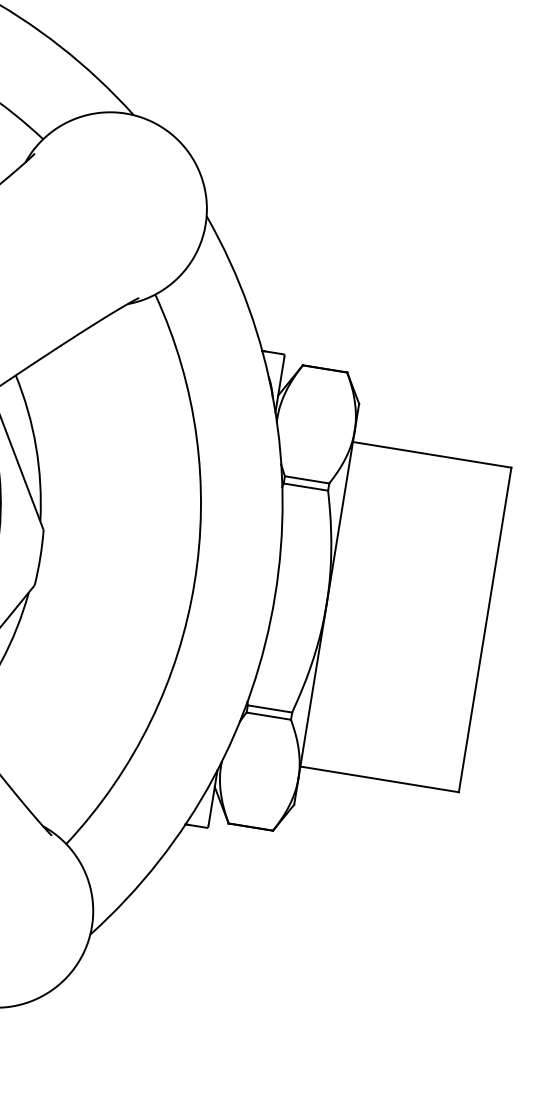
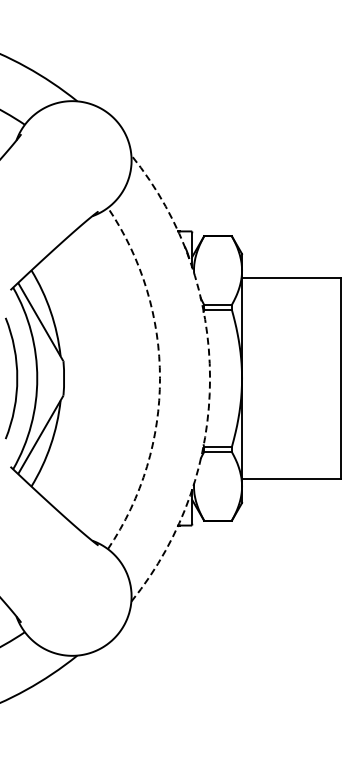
arc: (195, 583) -> (160, 378), solid -> dashed
arc: (275, 596) -> (210, 378), solid -> dashed

